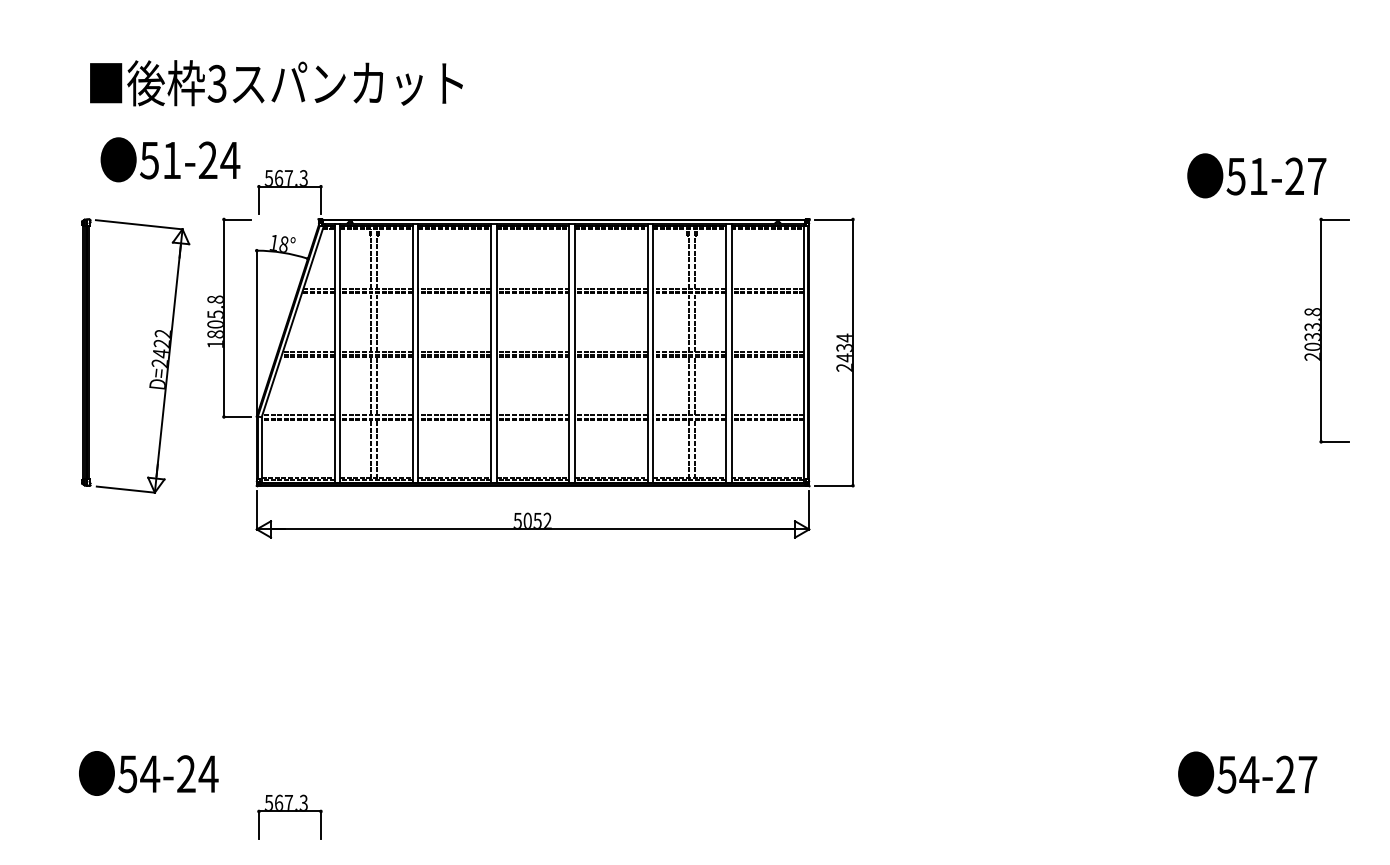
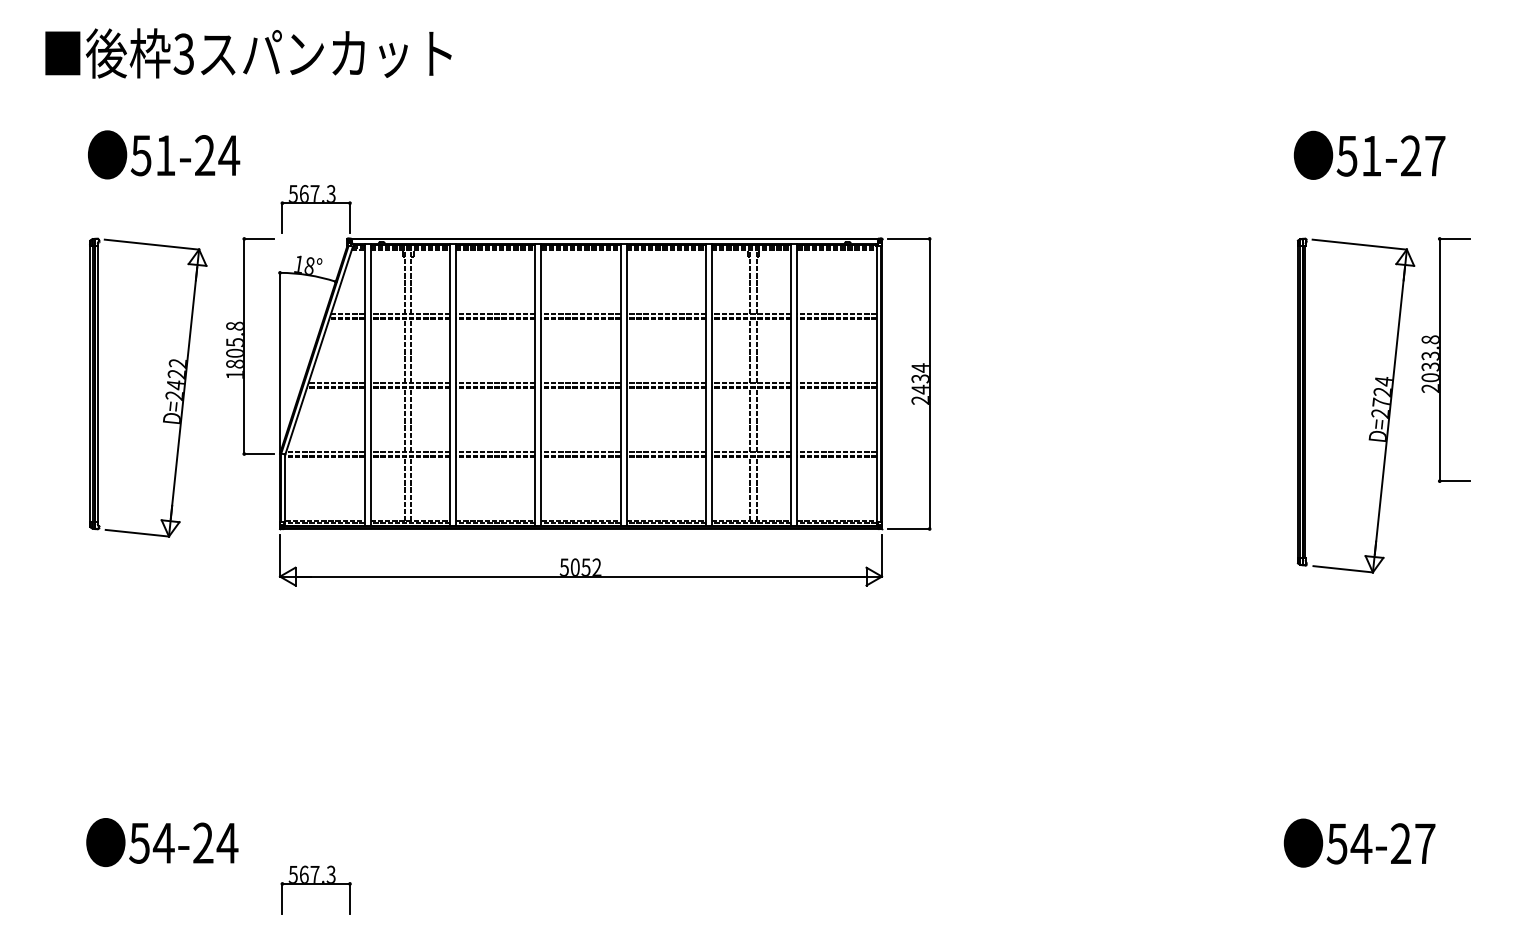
text: (276, 83) -> (248, 53), moved
text: (170, 159) -> (164, 154), moved
text: (1256, 175) -> (1369, 154), moved
part: (1259, 372) -> (1372, 405), added

